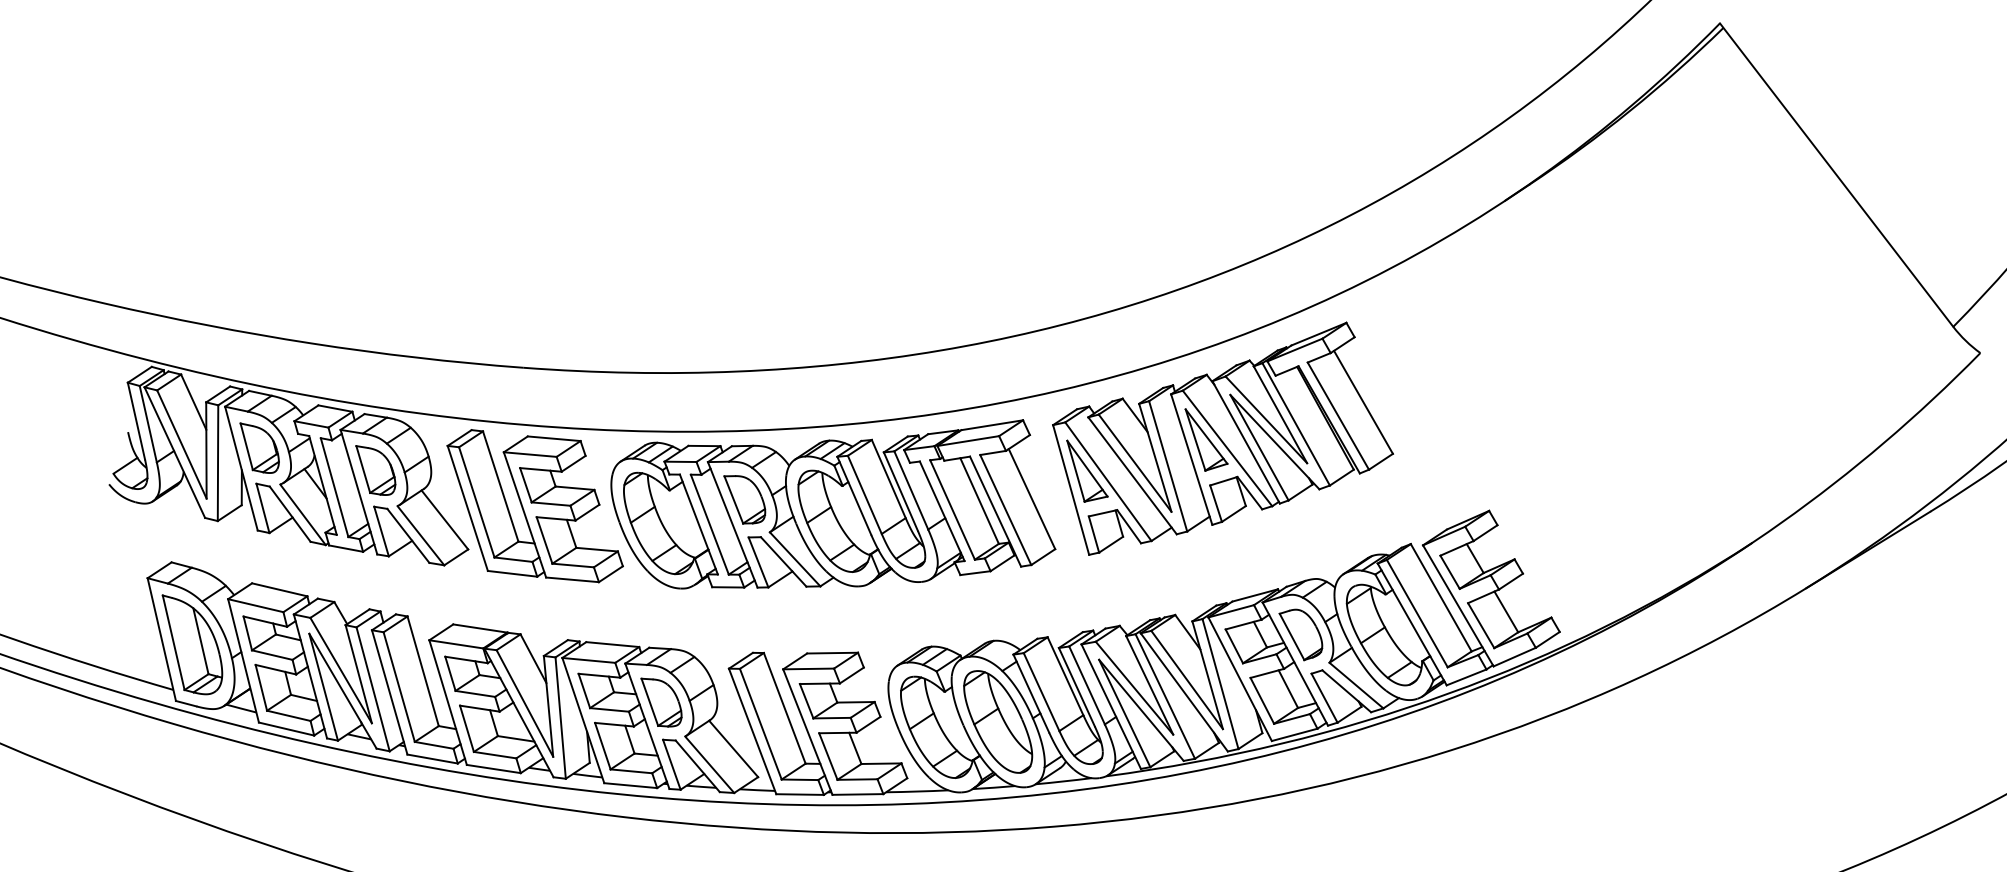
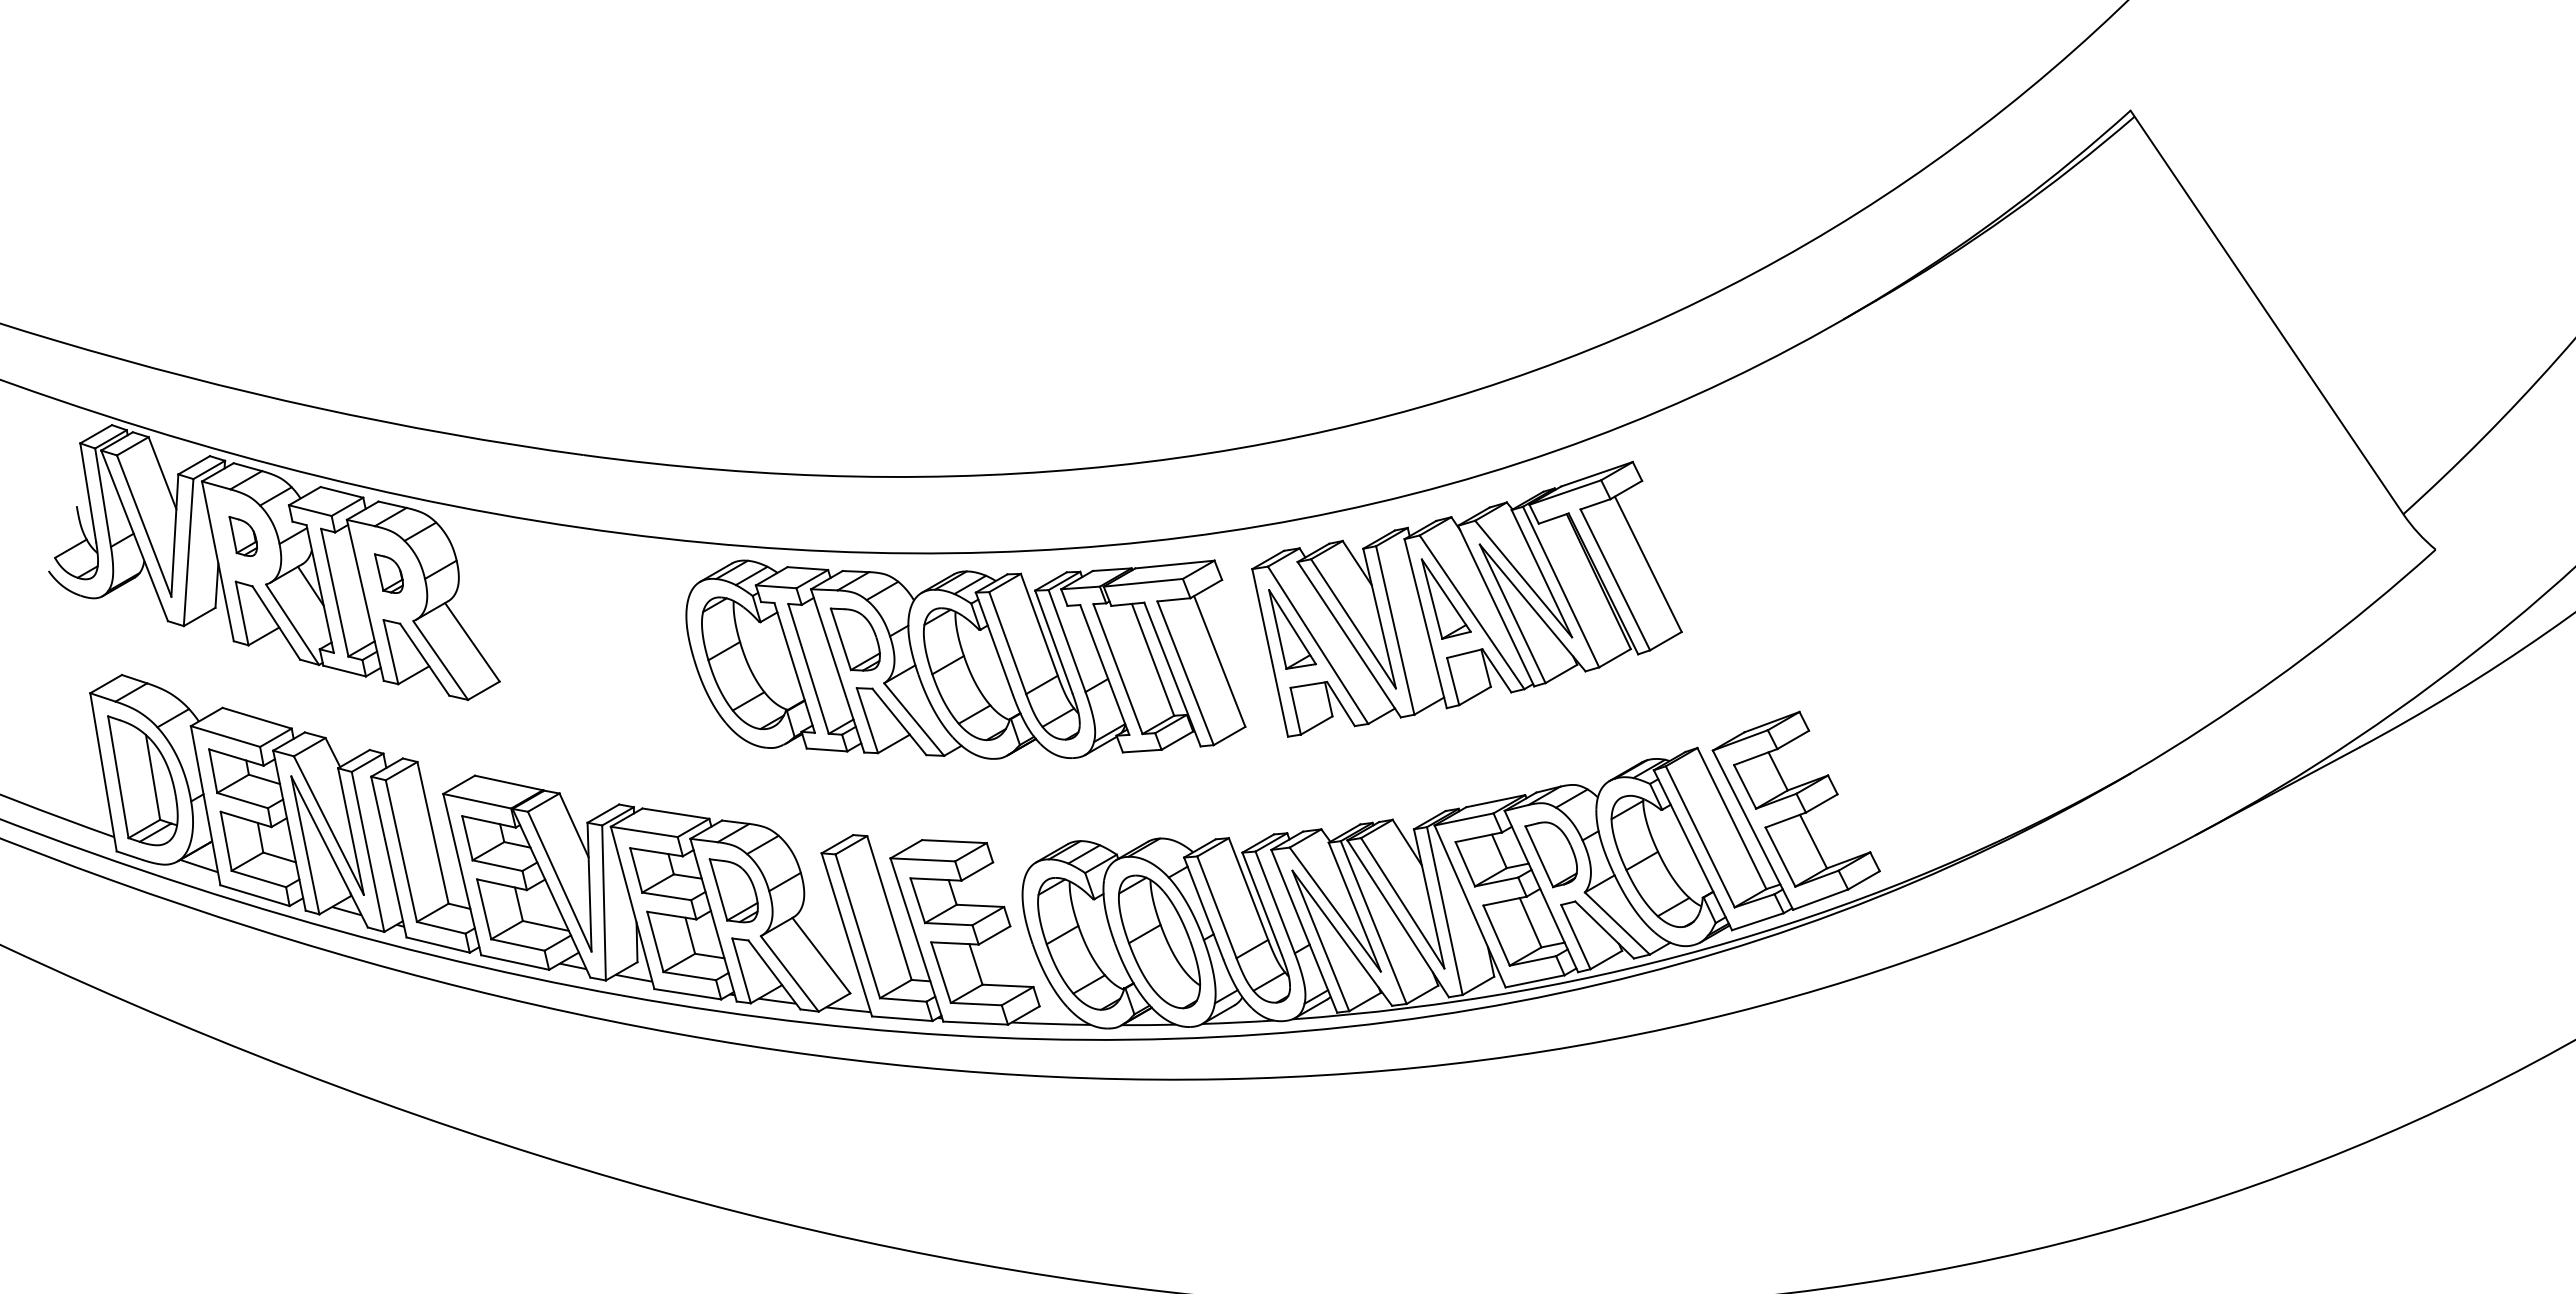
part: (260, 447) -> (243, 536), size x0.6
part: (375, 469) -> (388, 573), size x0.6
part: (534, 505) -> (587, 631), removed

